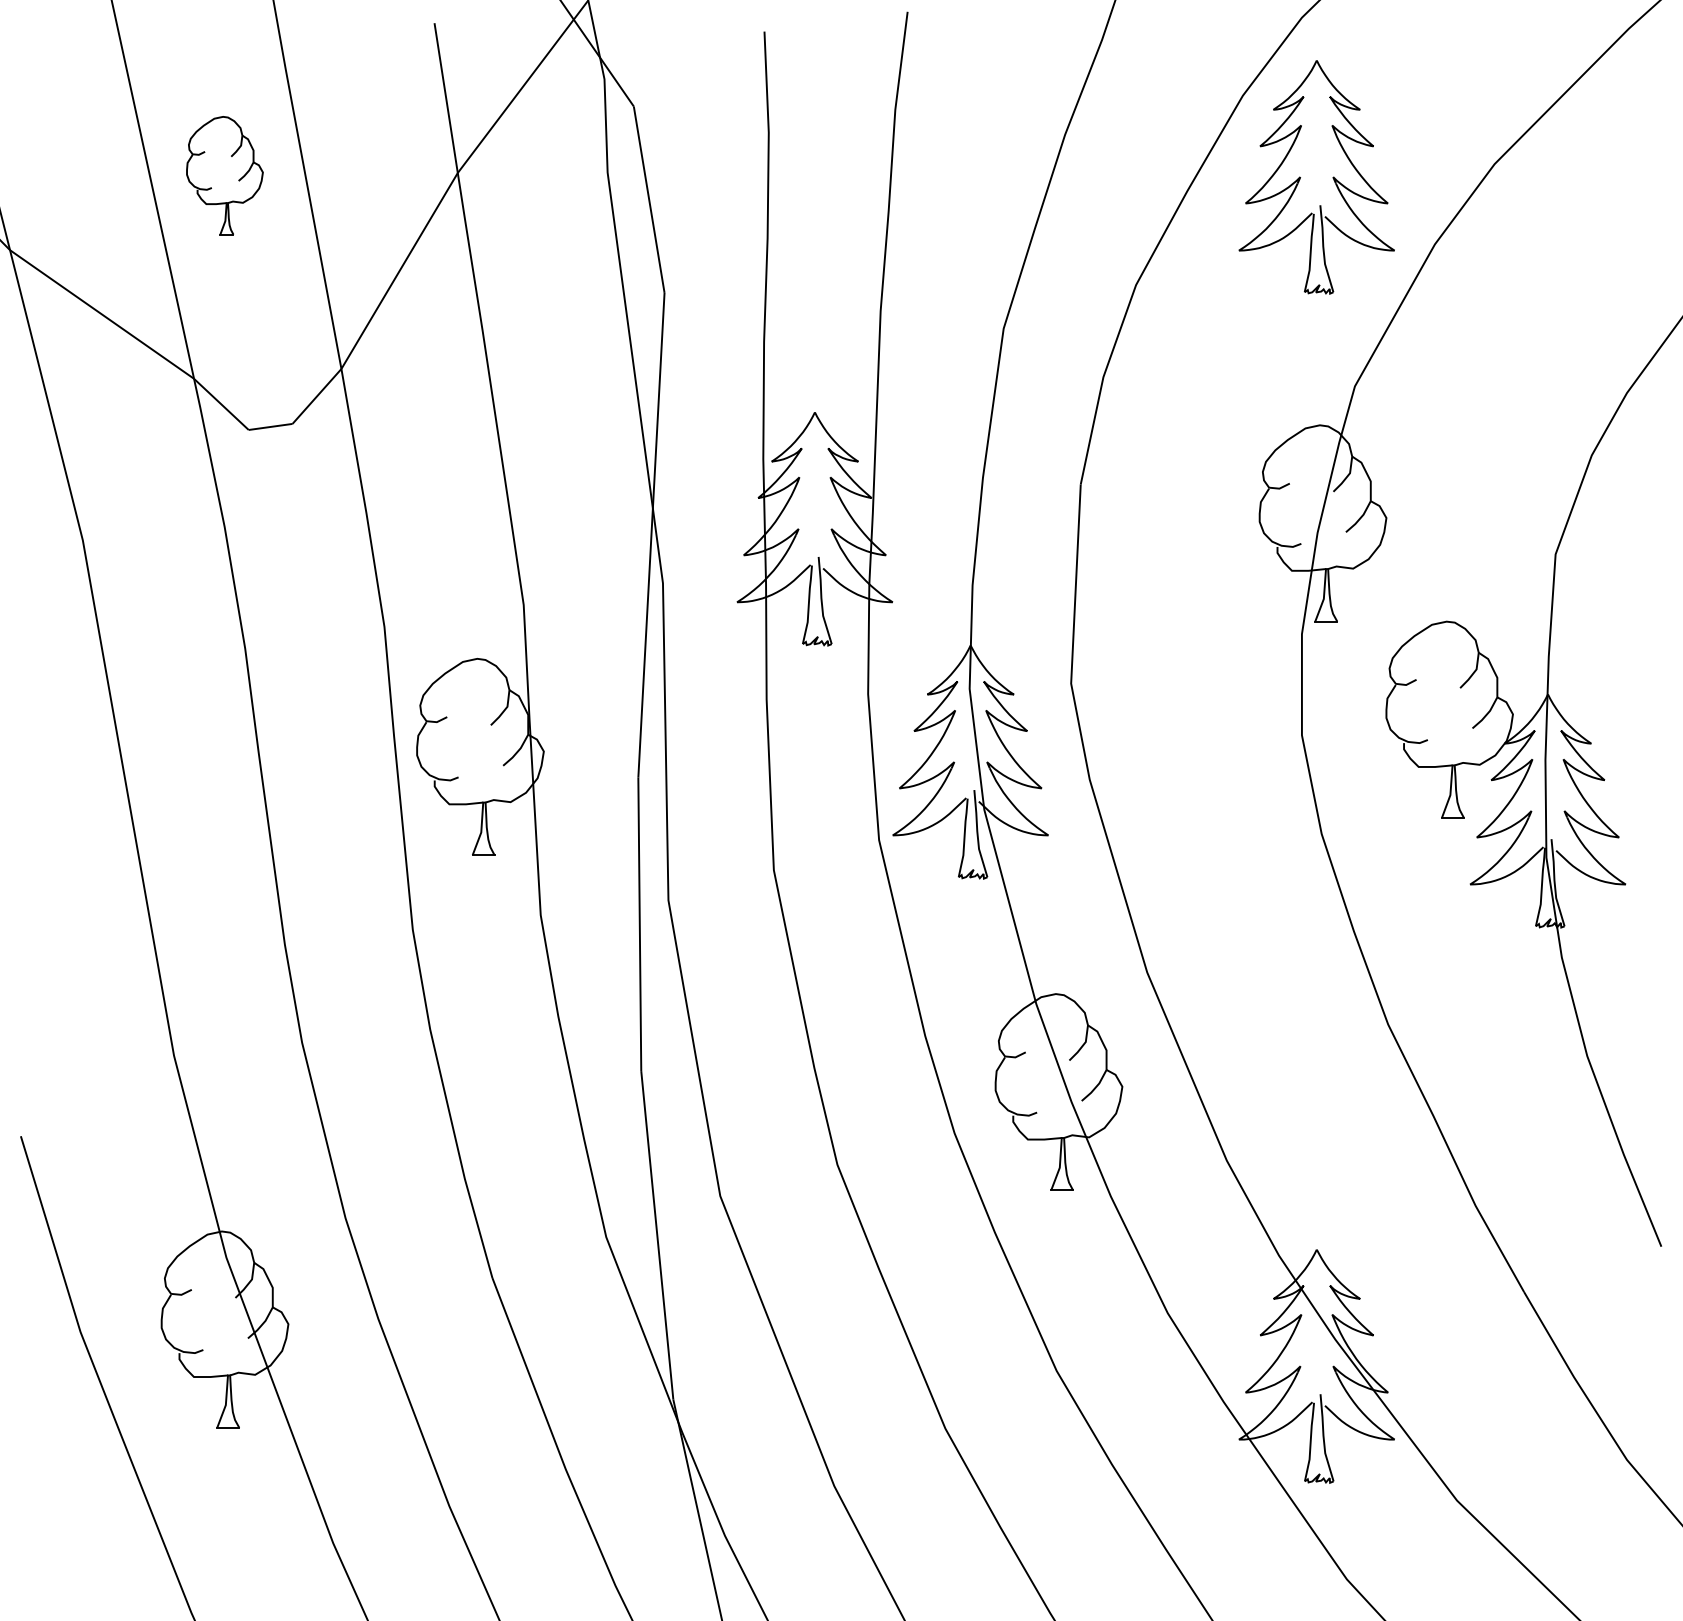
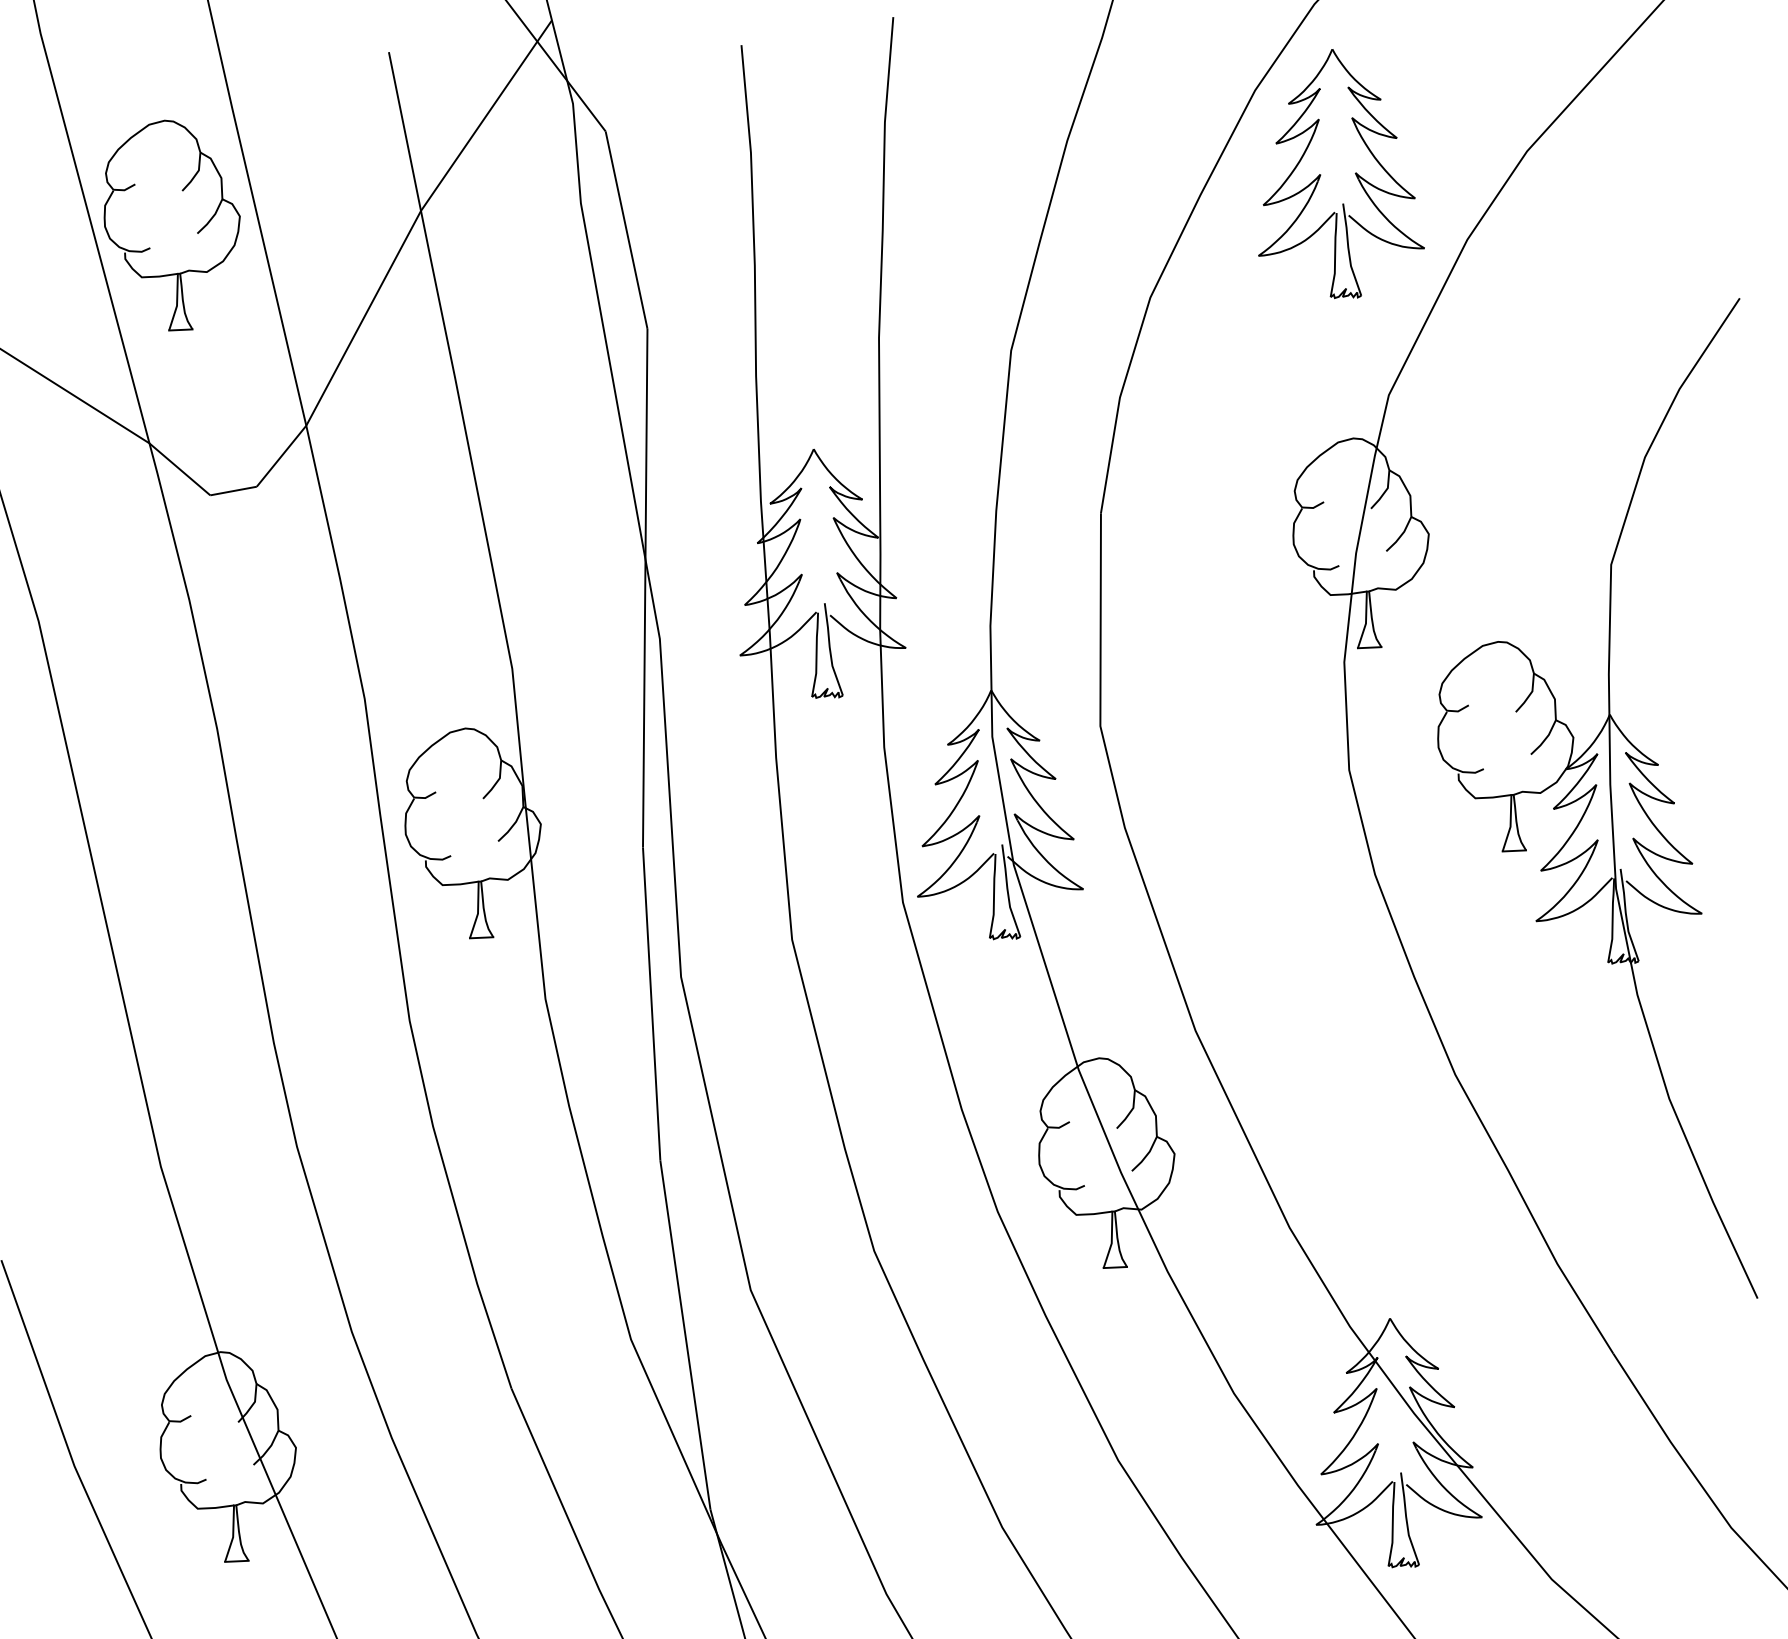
part: (224, 175) -> (172, 224), size x1.67

